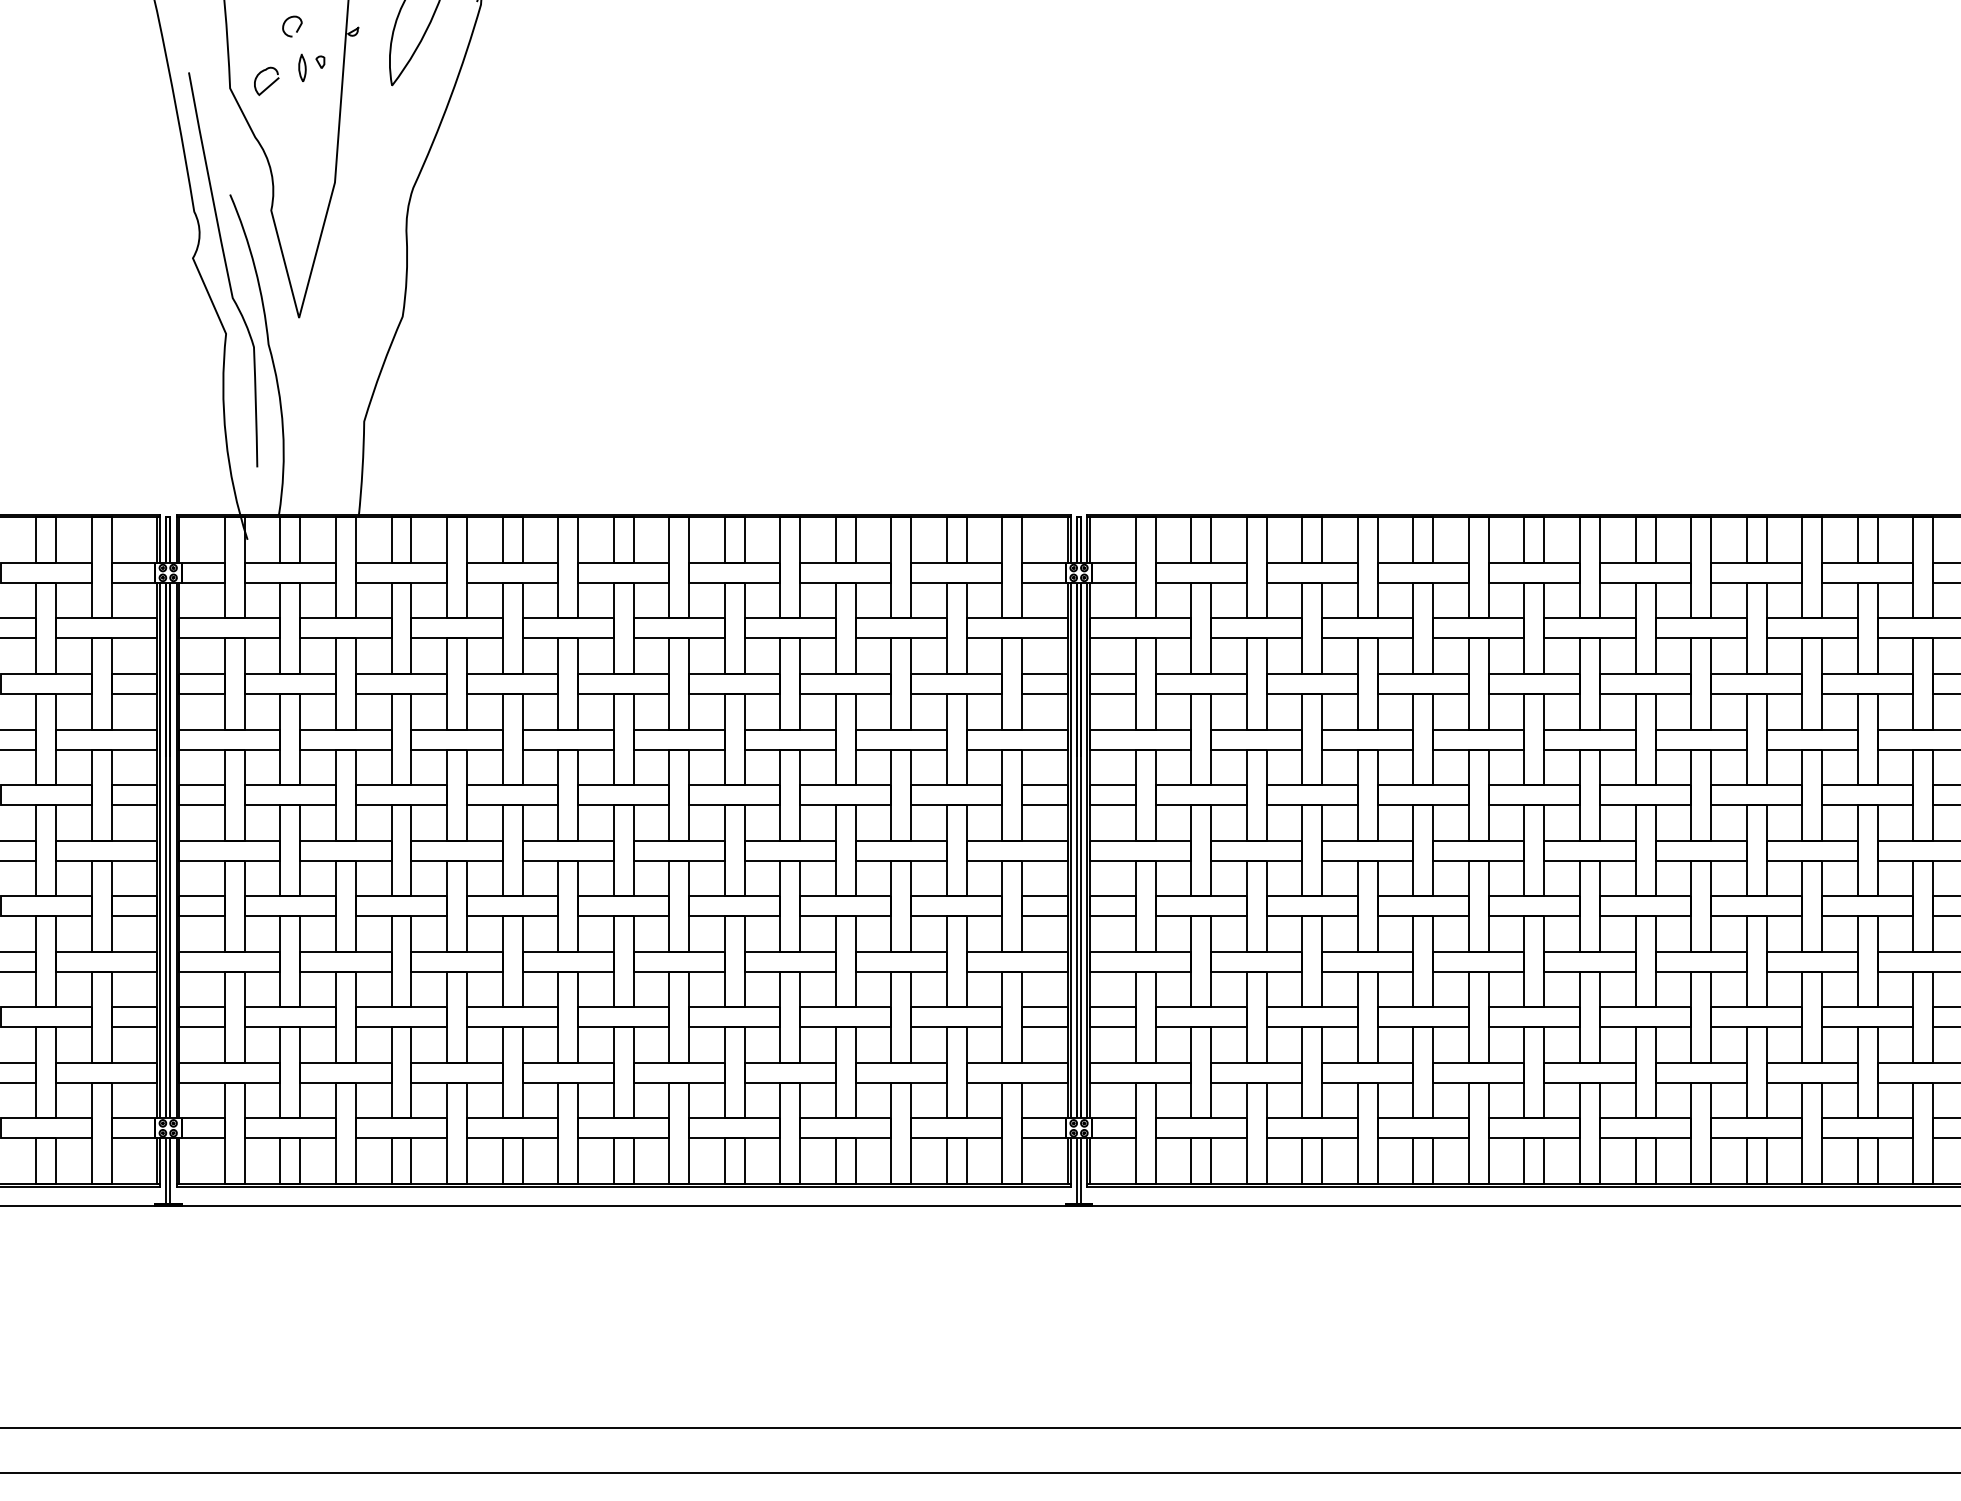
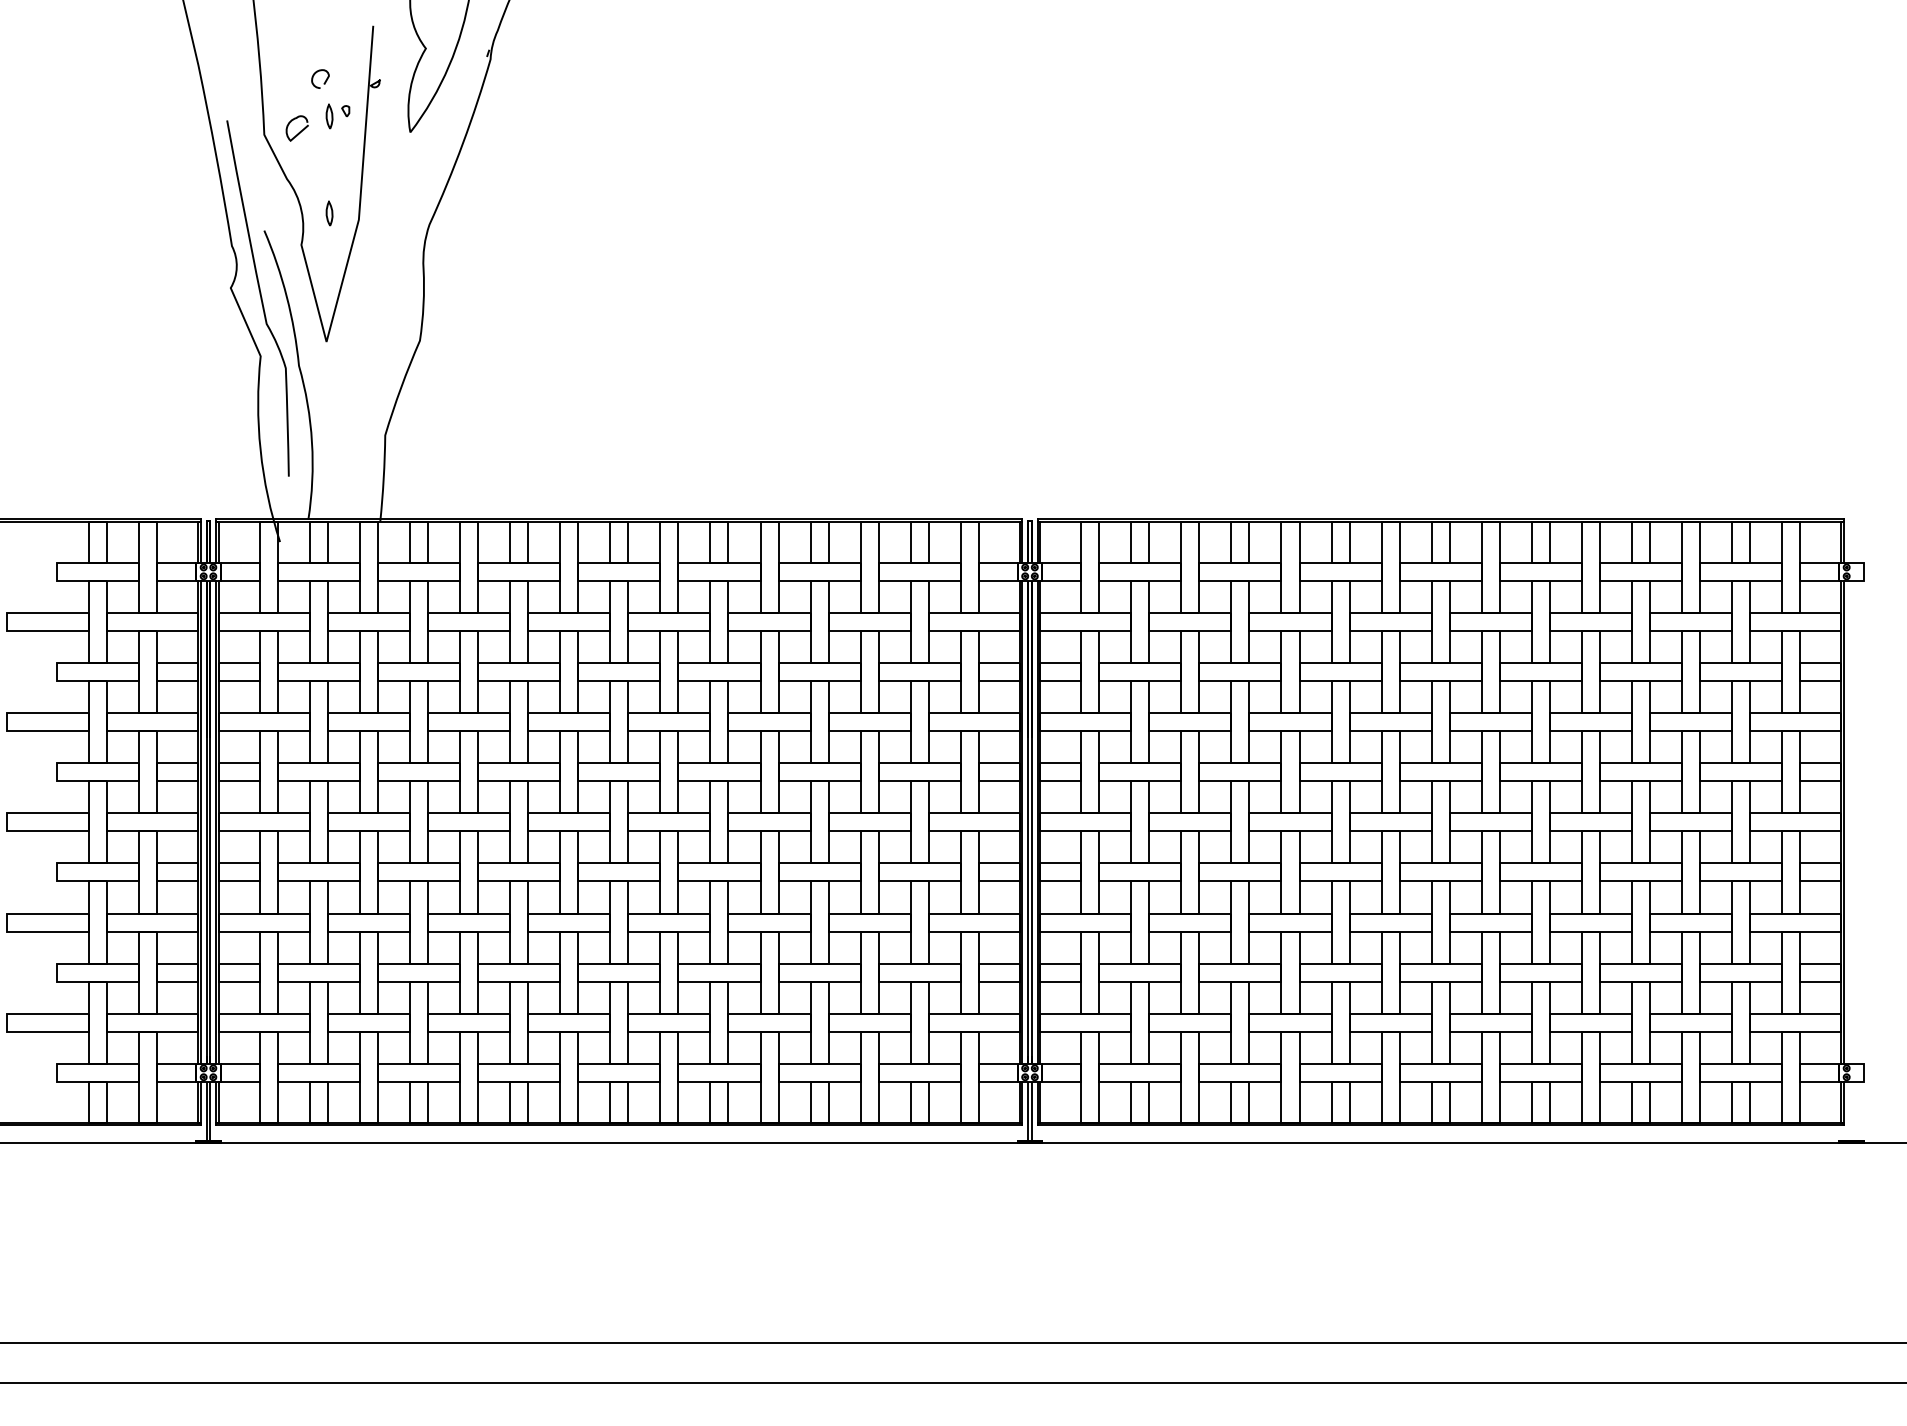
curve: (300, 175) -> (327, 213), added

